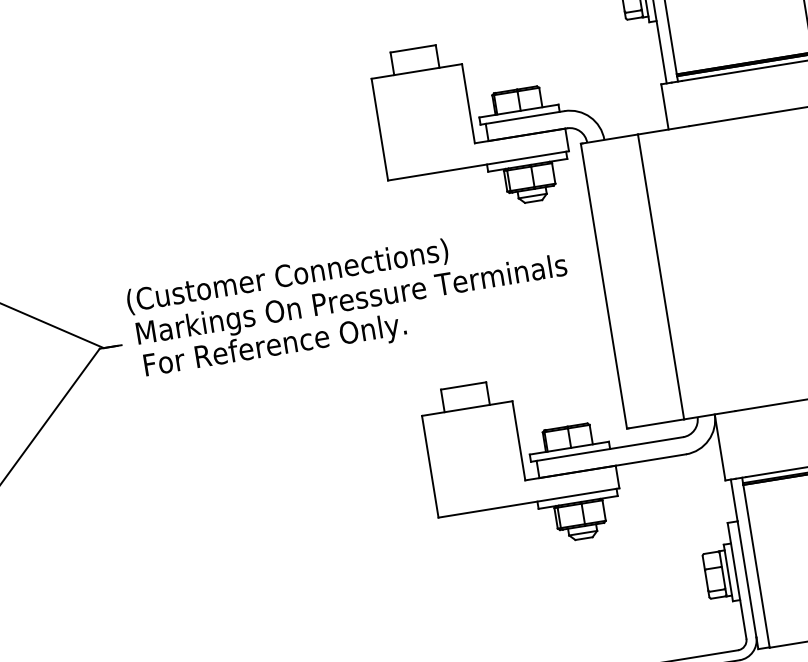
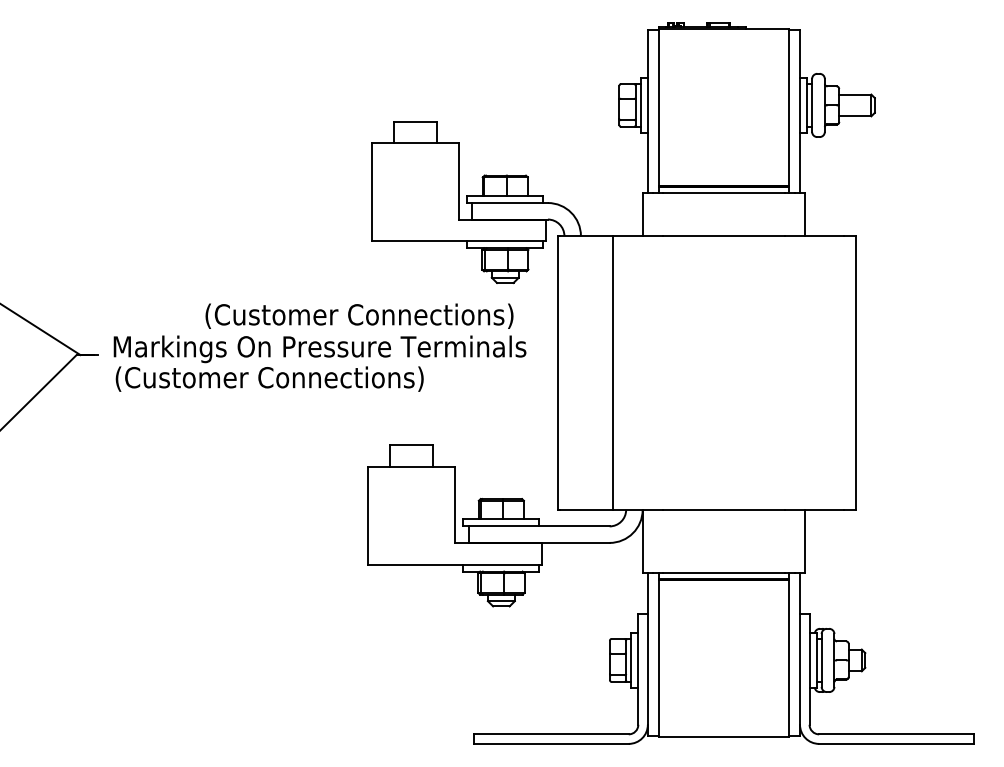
text: (287, 276) -> (359, 315), moved
text: (304, 341) -> (269, 379), For Reference Only. -> (Customer Connections)

